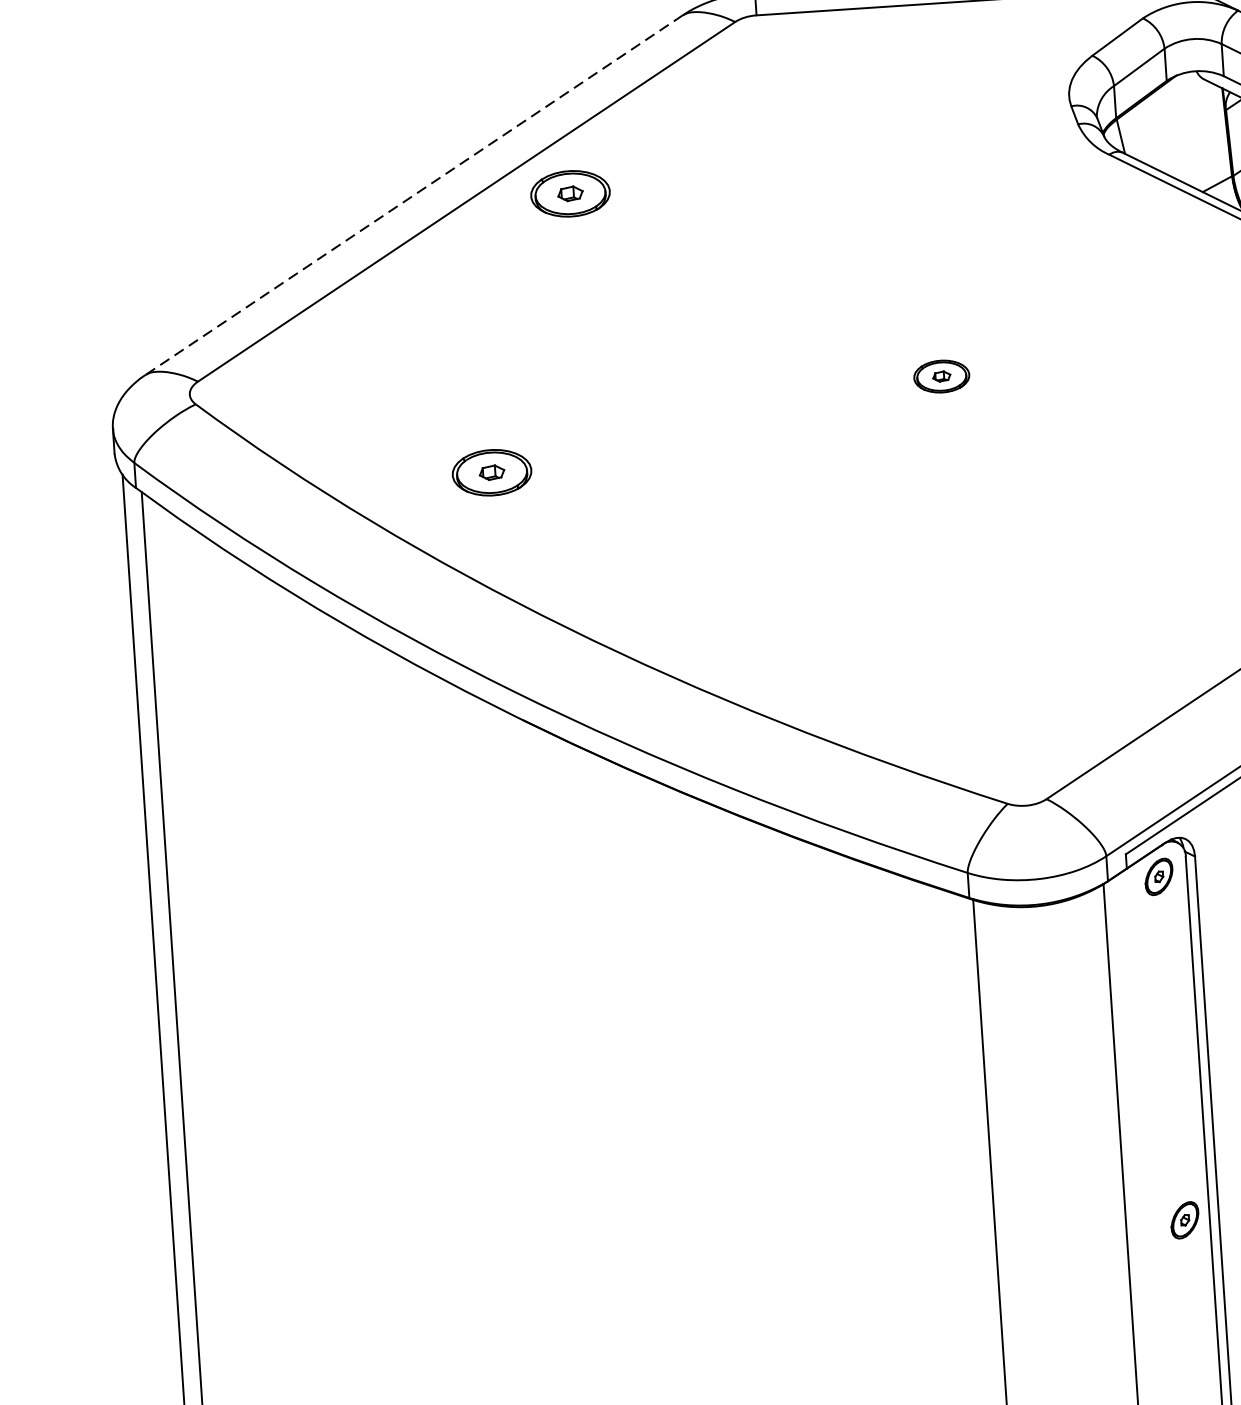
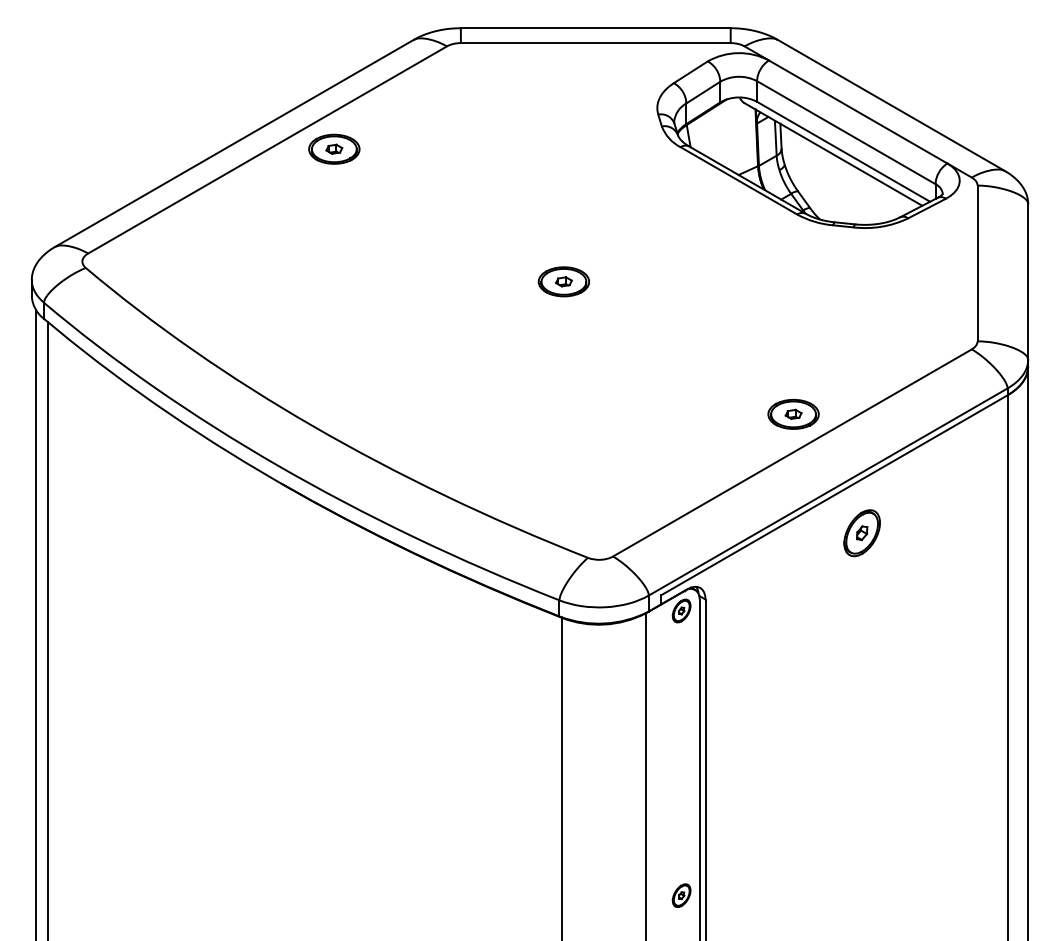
line: (412, 195) -> (233, 143), dashed -> solid
part: (941, 376) -> (563, 281), size x1.43
part: (492, 471) -> (272, 323), removed
part: (1184, 1220) -> (681, 895), moved

